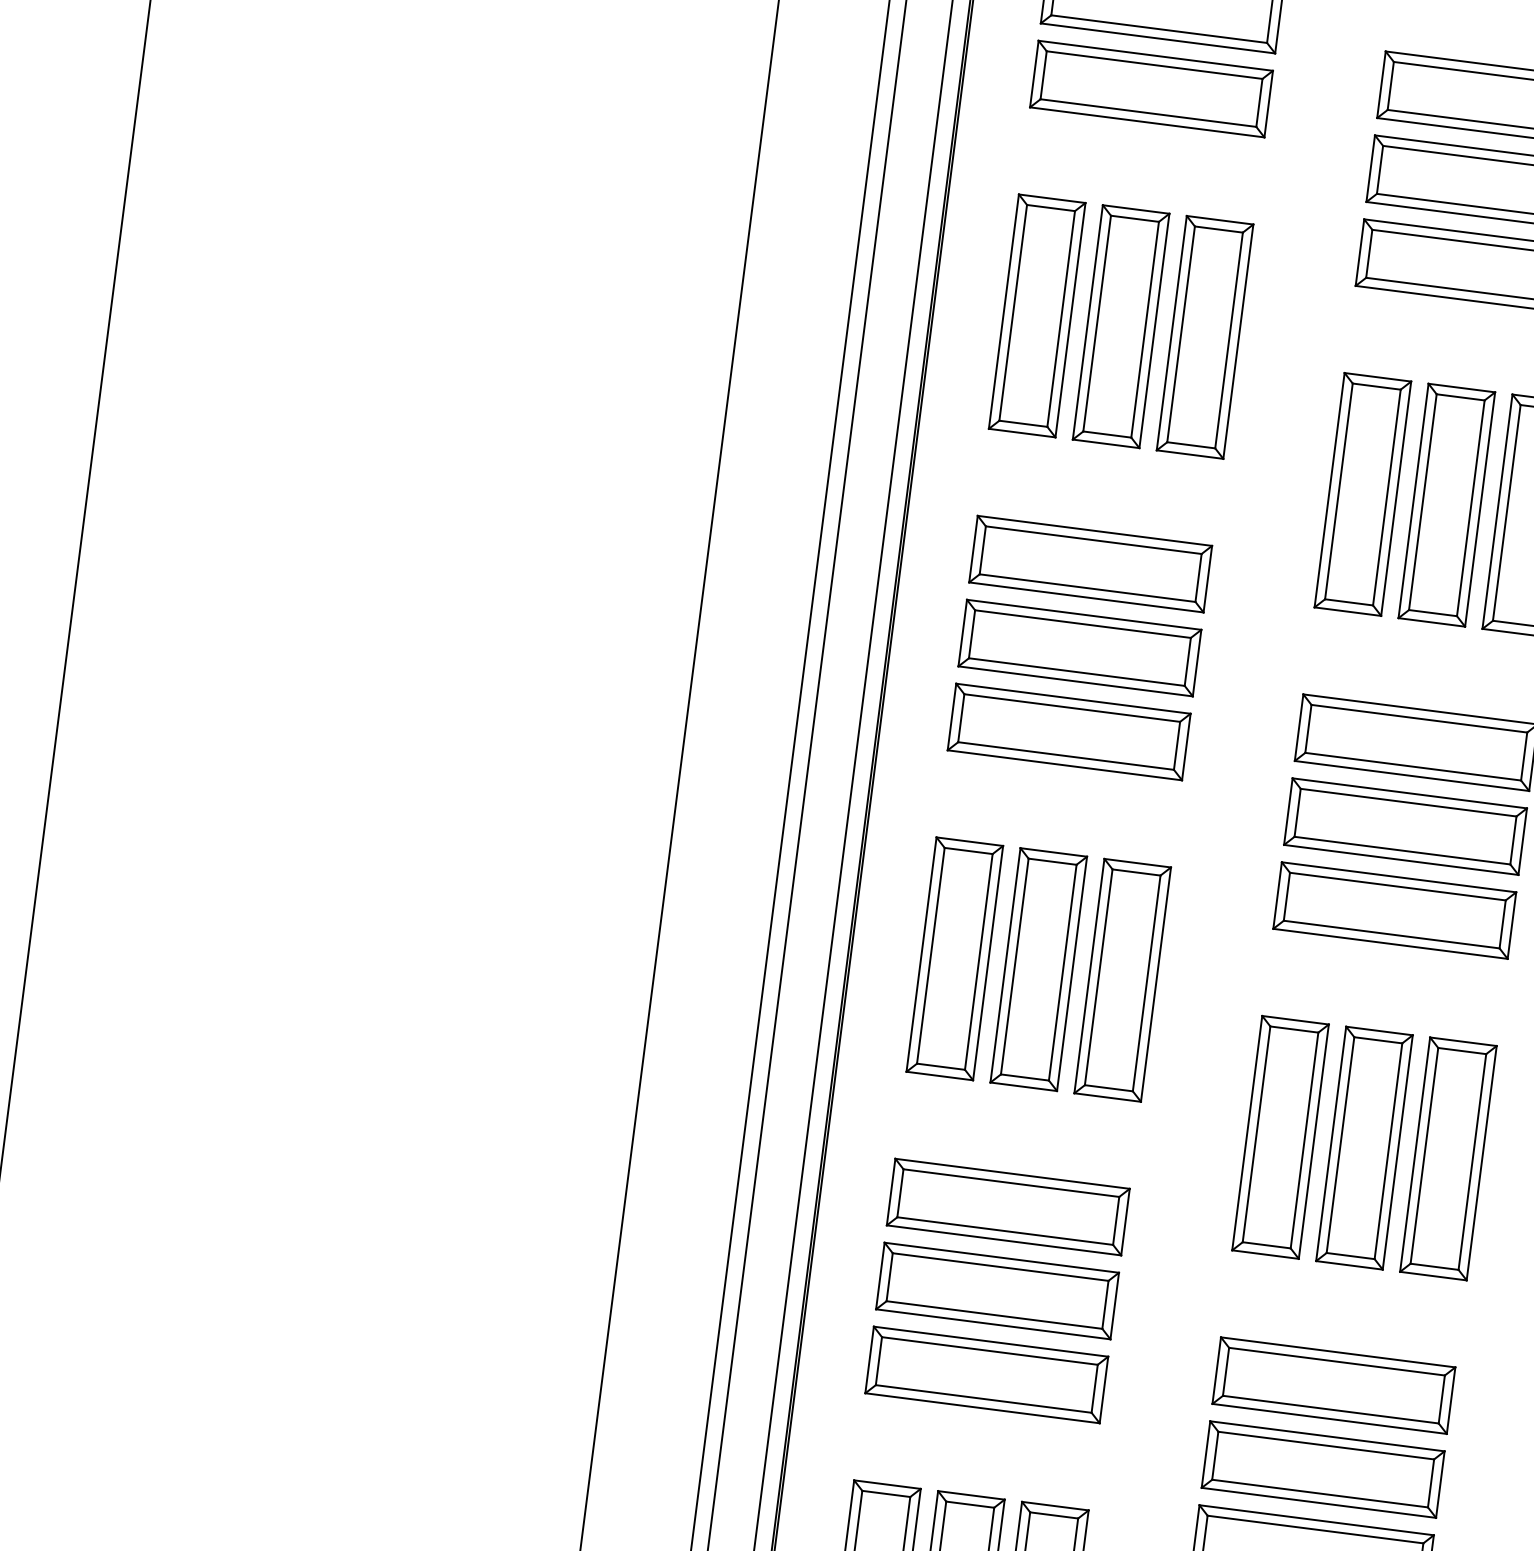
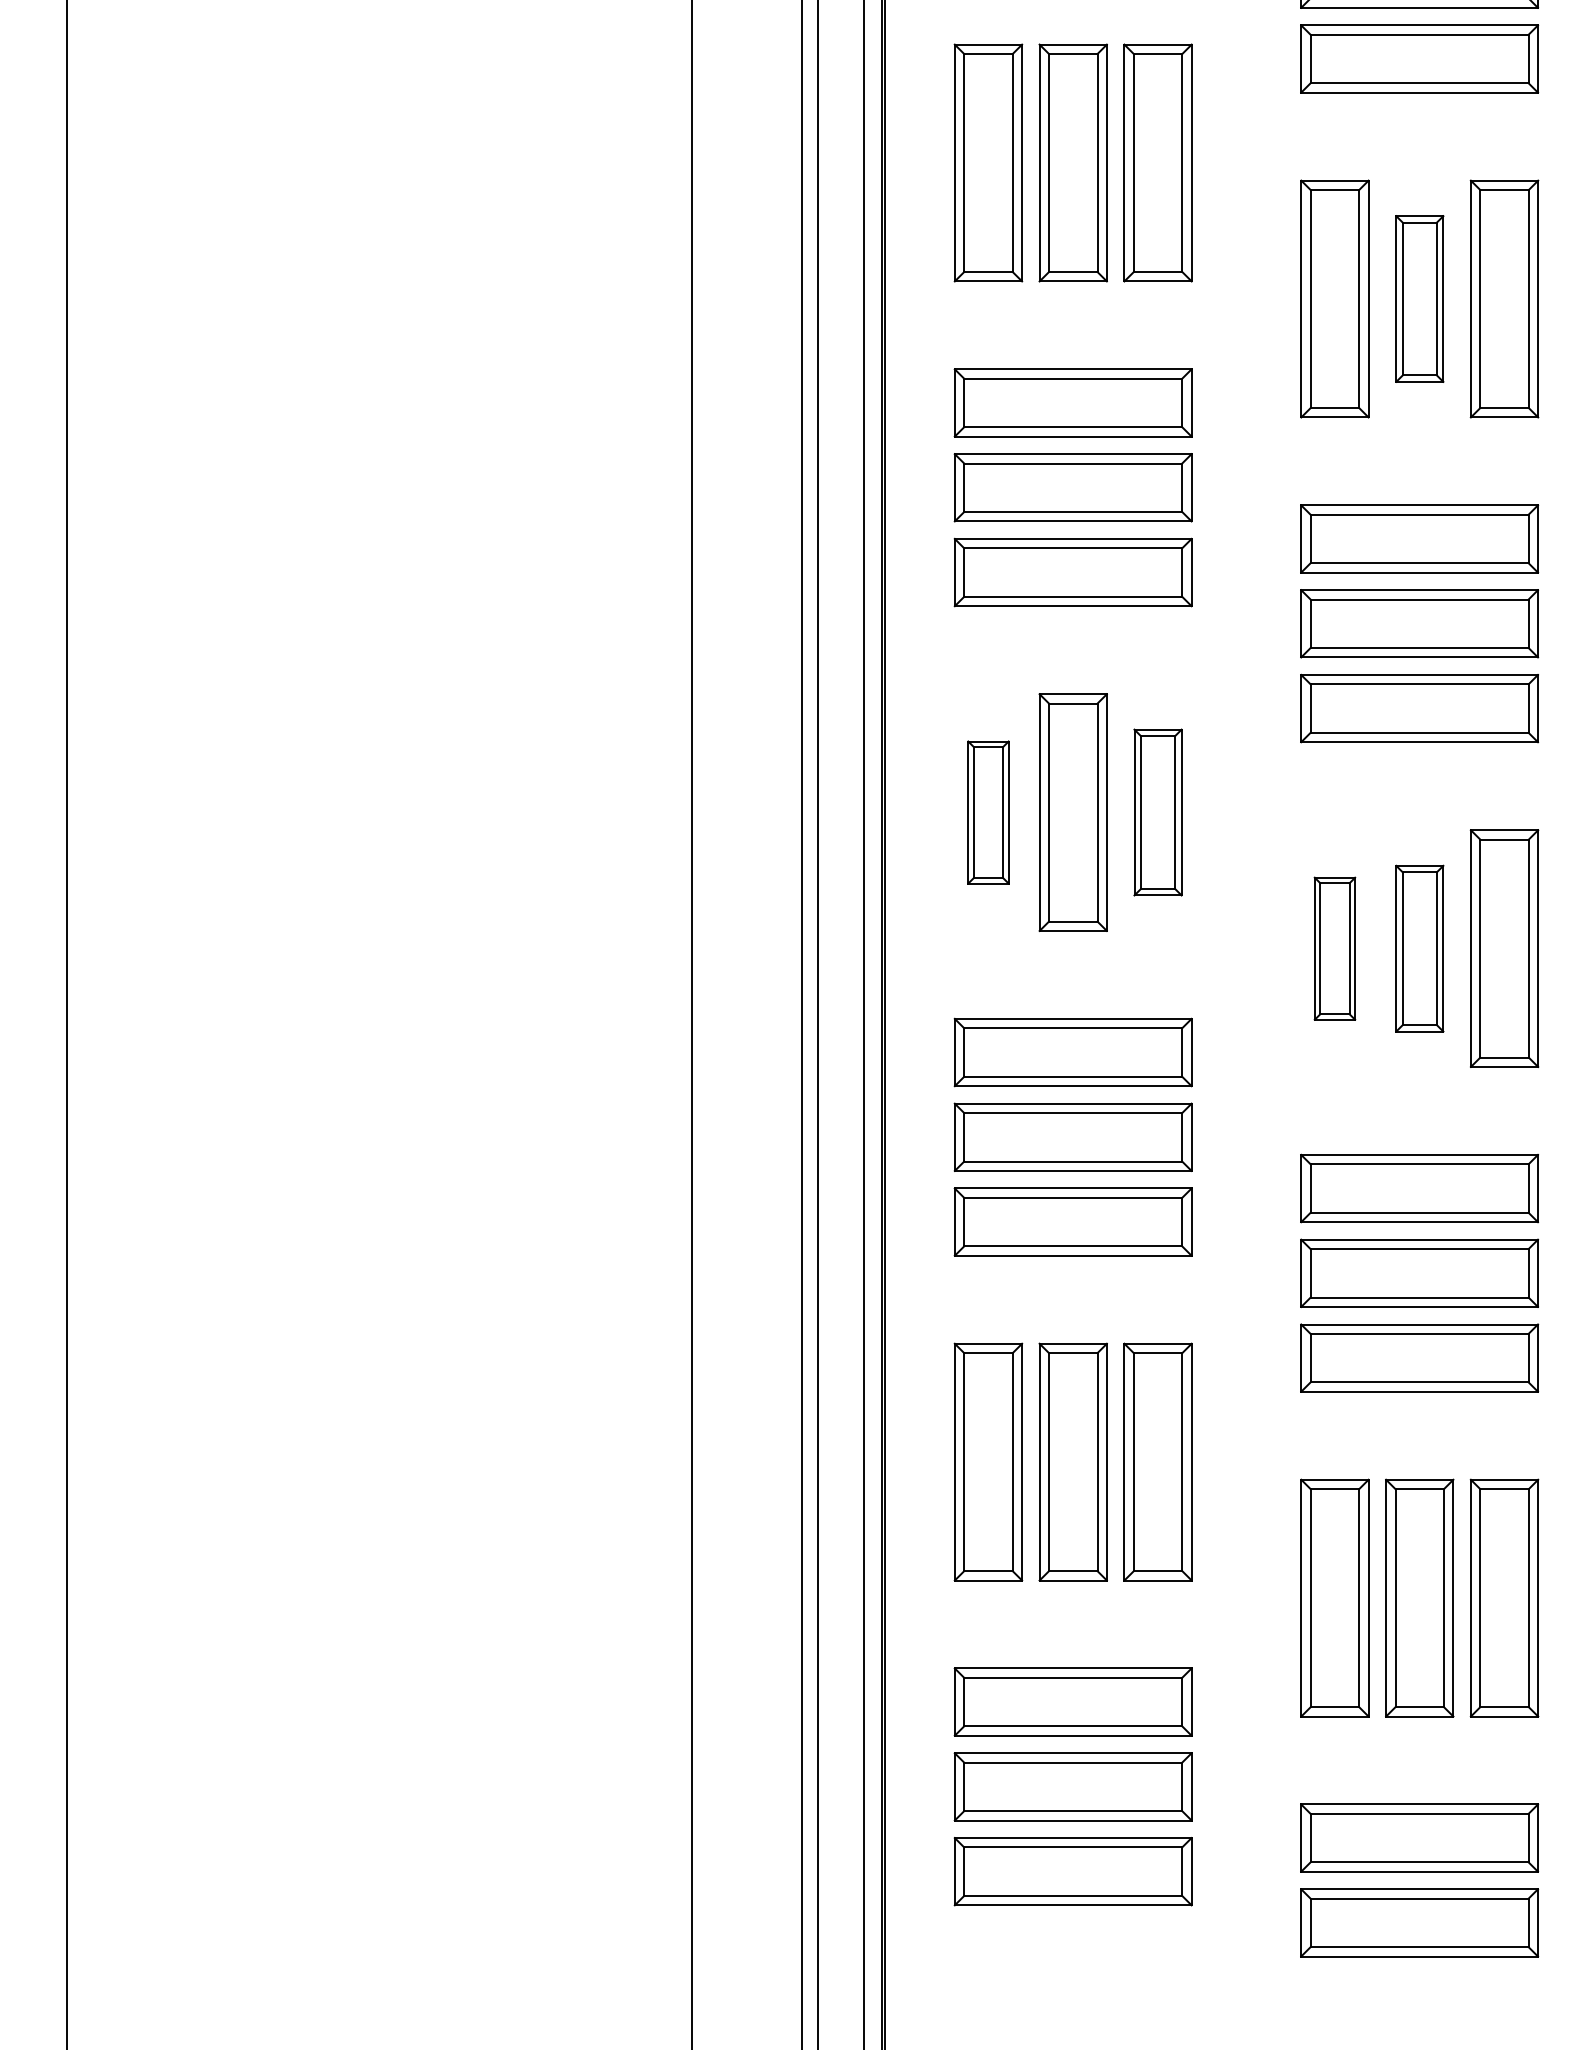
part: (1446, 504) -> (1419, 298), size x0.7
part: (954, 958) -> (988, 812), size x0.6
part: (1122, 980) -> (1157, 812), size x0.7
part: (1280, 1137) -> (1334, 948), size x0.6
part: (1364, 1148) -> (1419, 948), size x0.7

